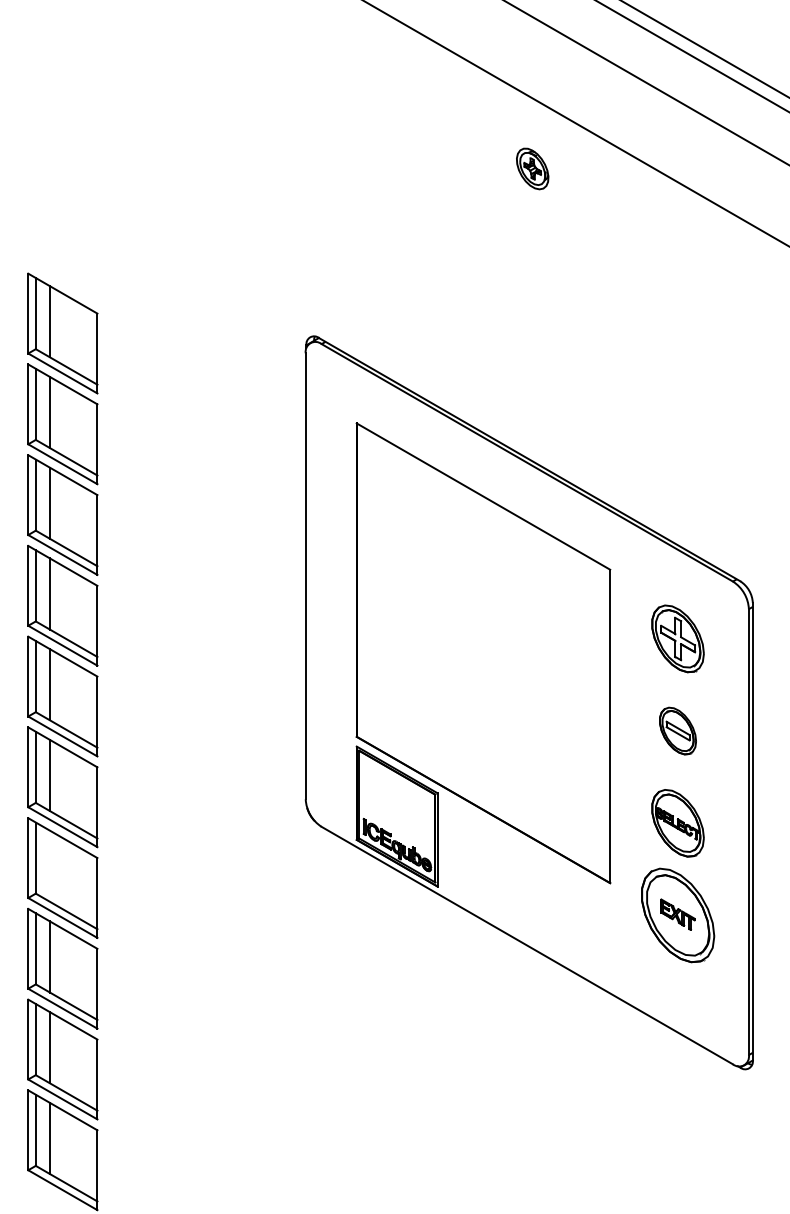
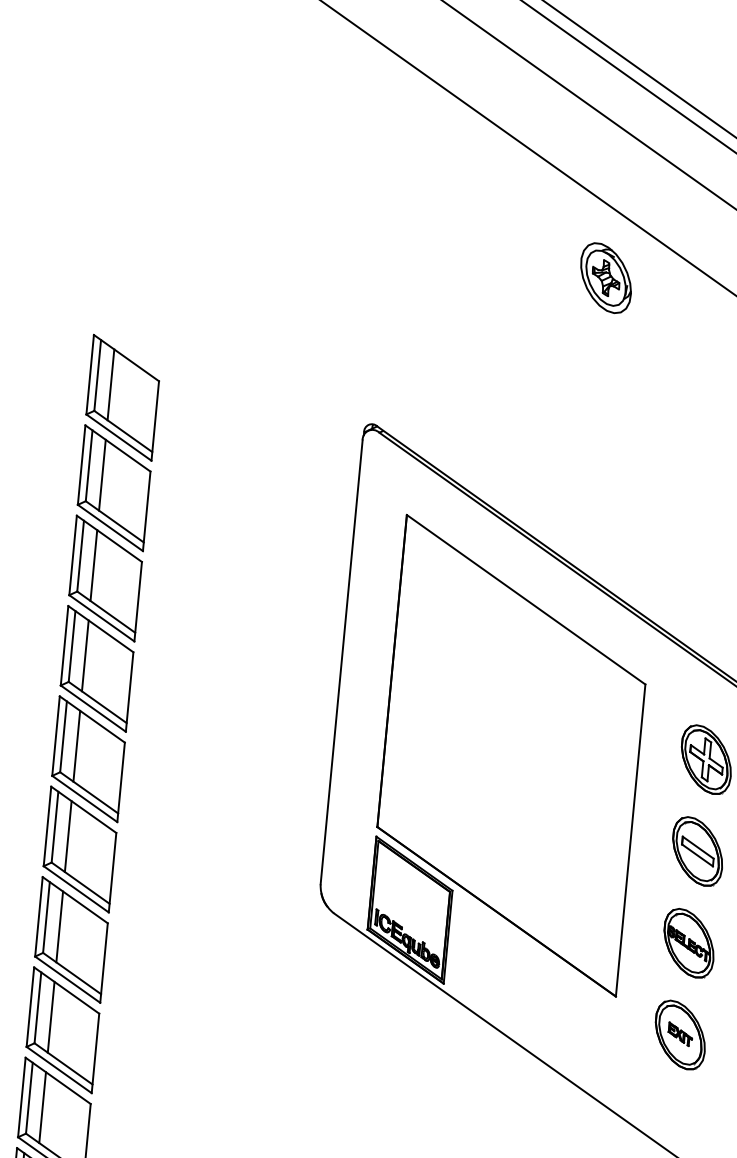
part: (532, 168) -> (605, 277), size x1.67
part: (677, 730) -> (697, 850), size x1.43
line: (49, 865) -> (59, 926), added
part: (677, 915) -> (679, 1035), size x0.71

